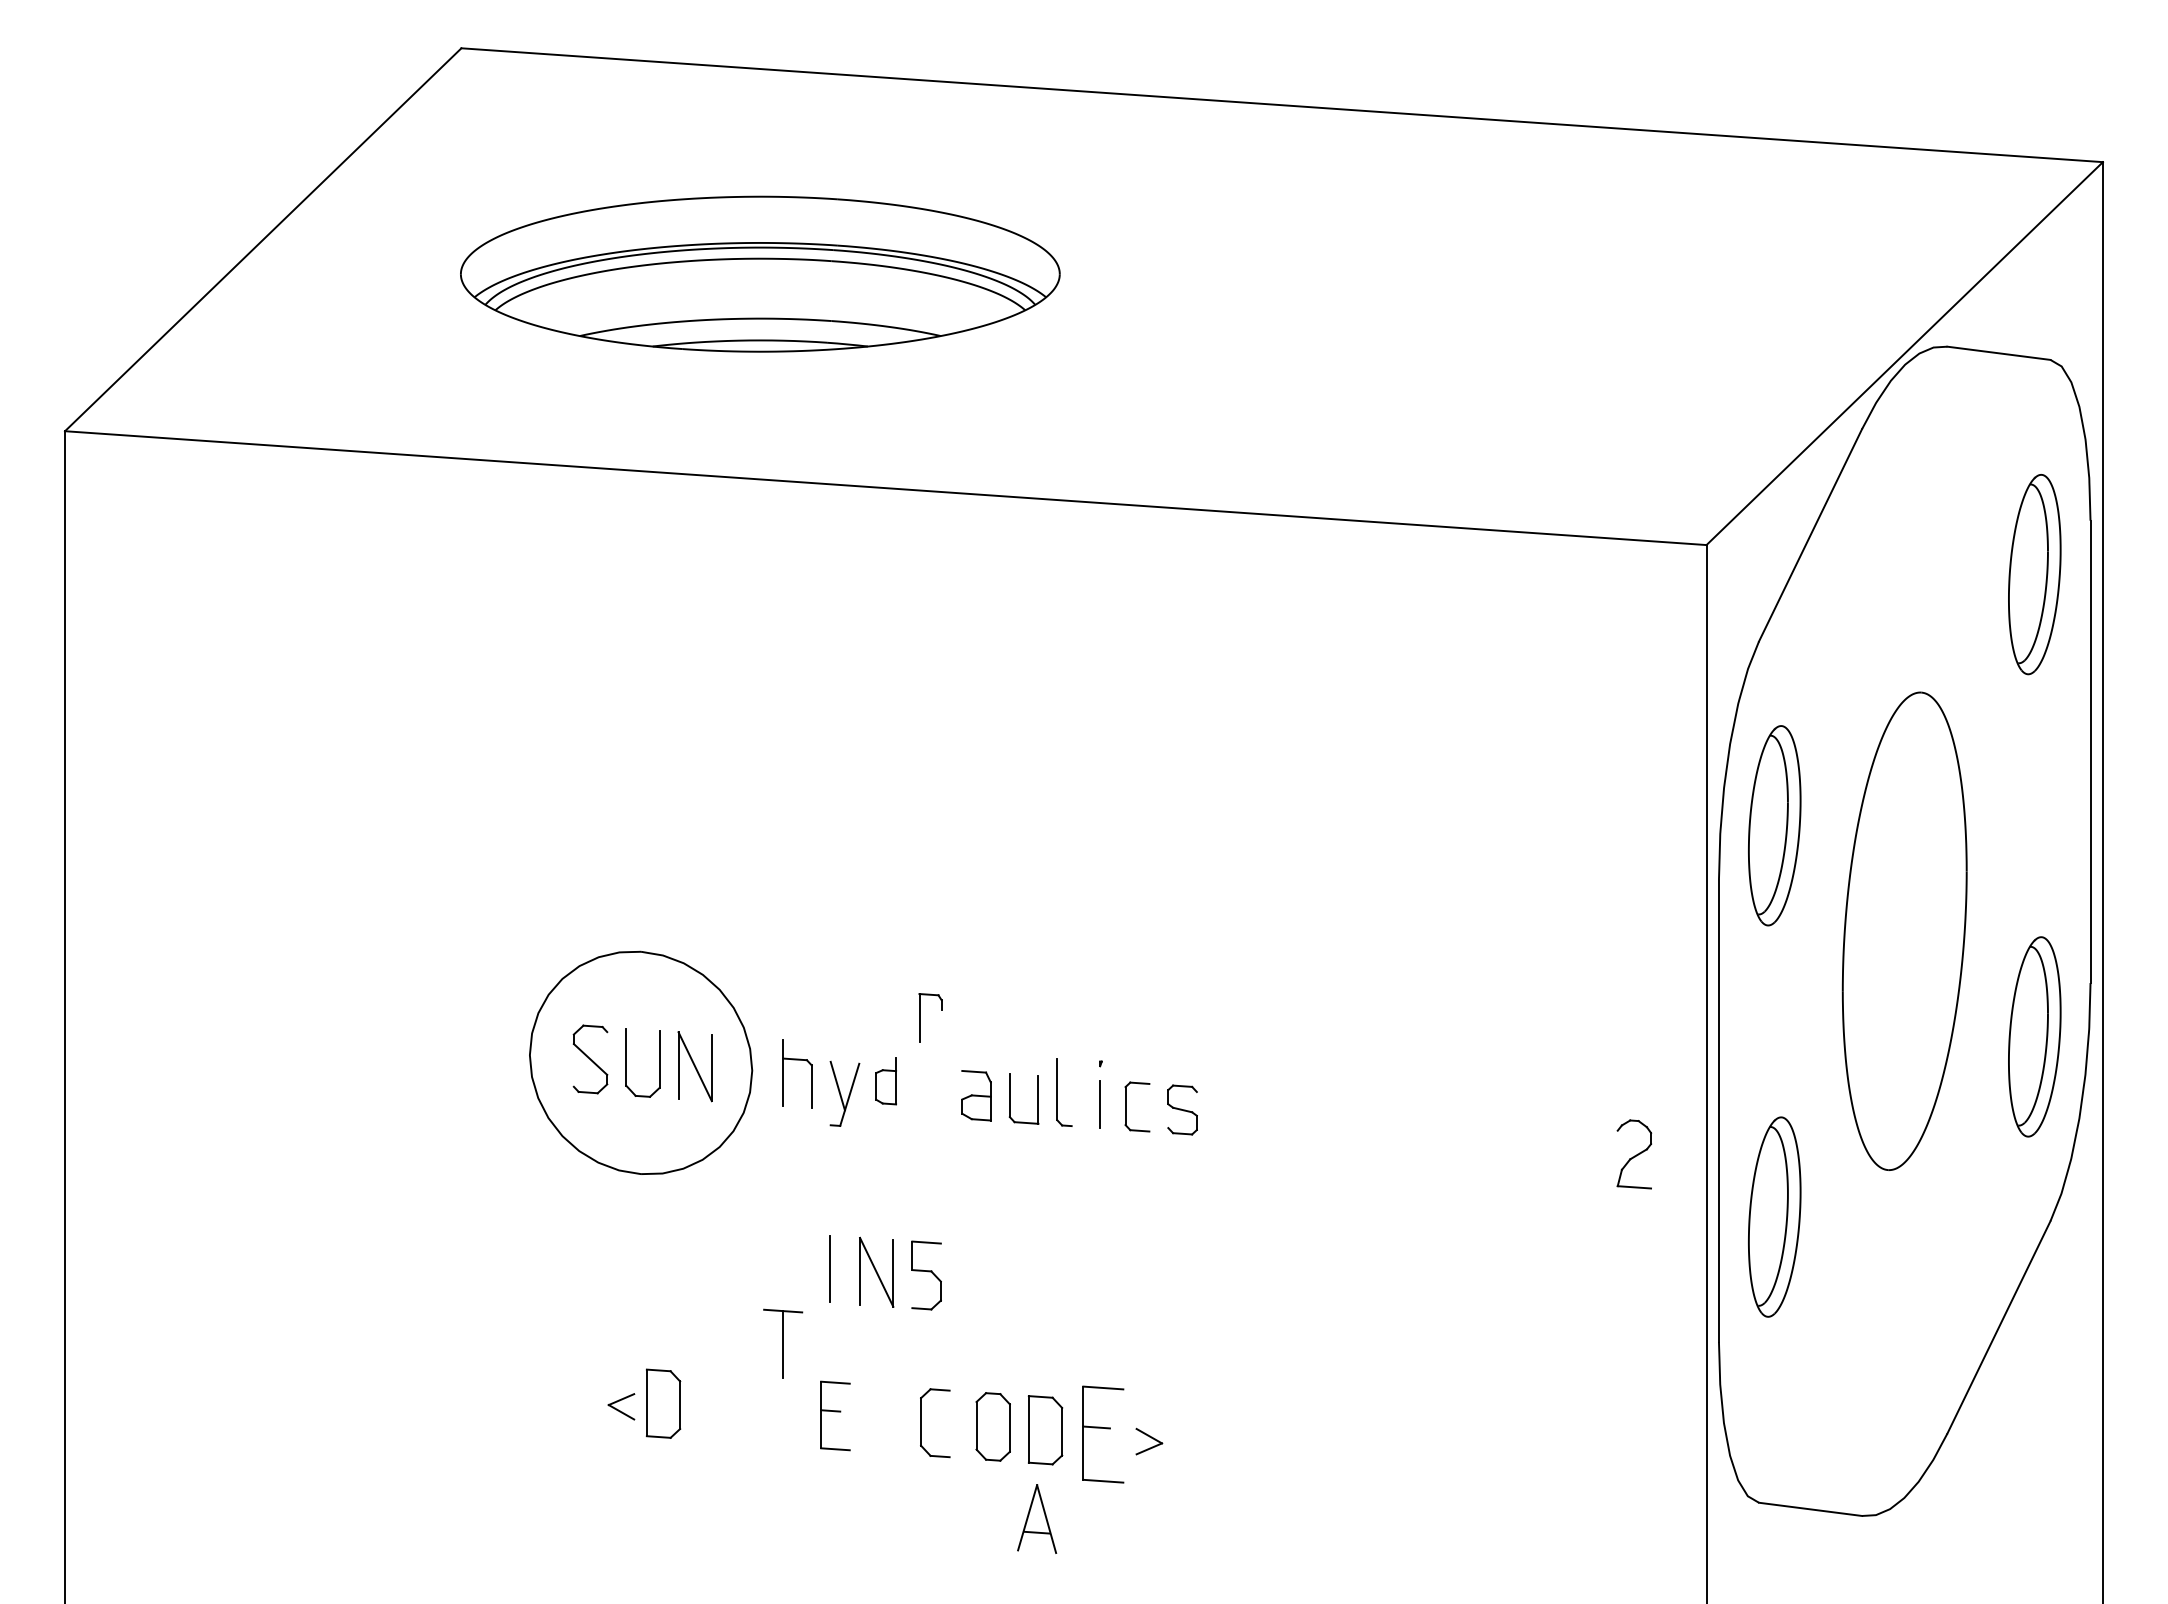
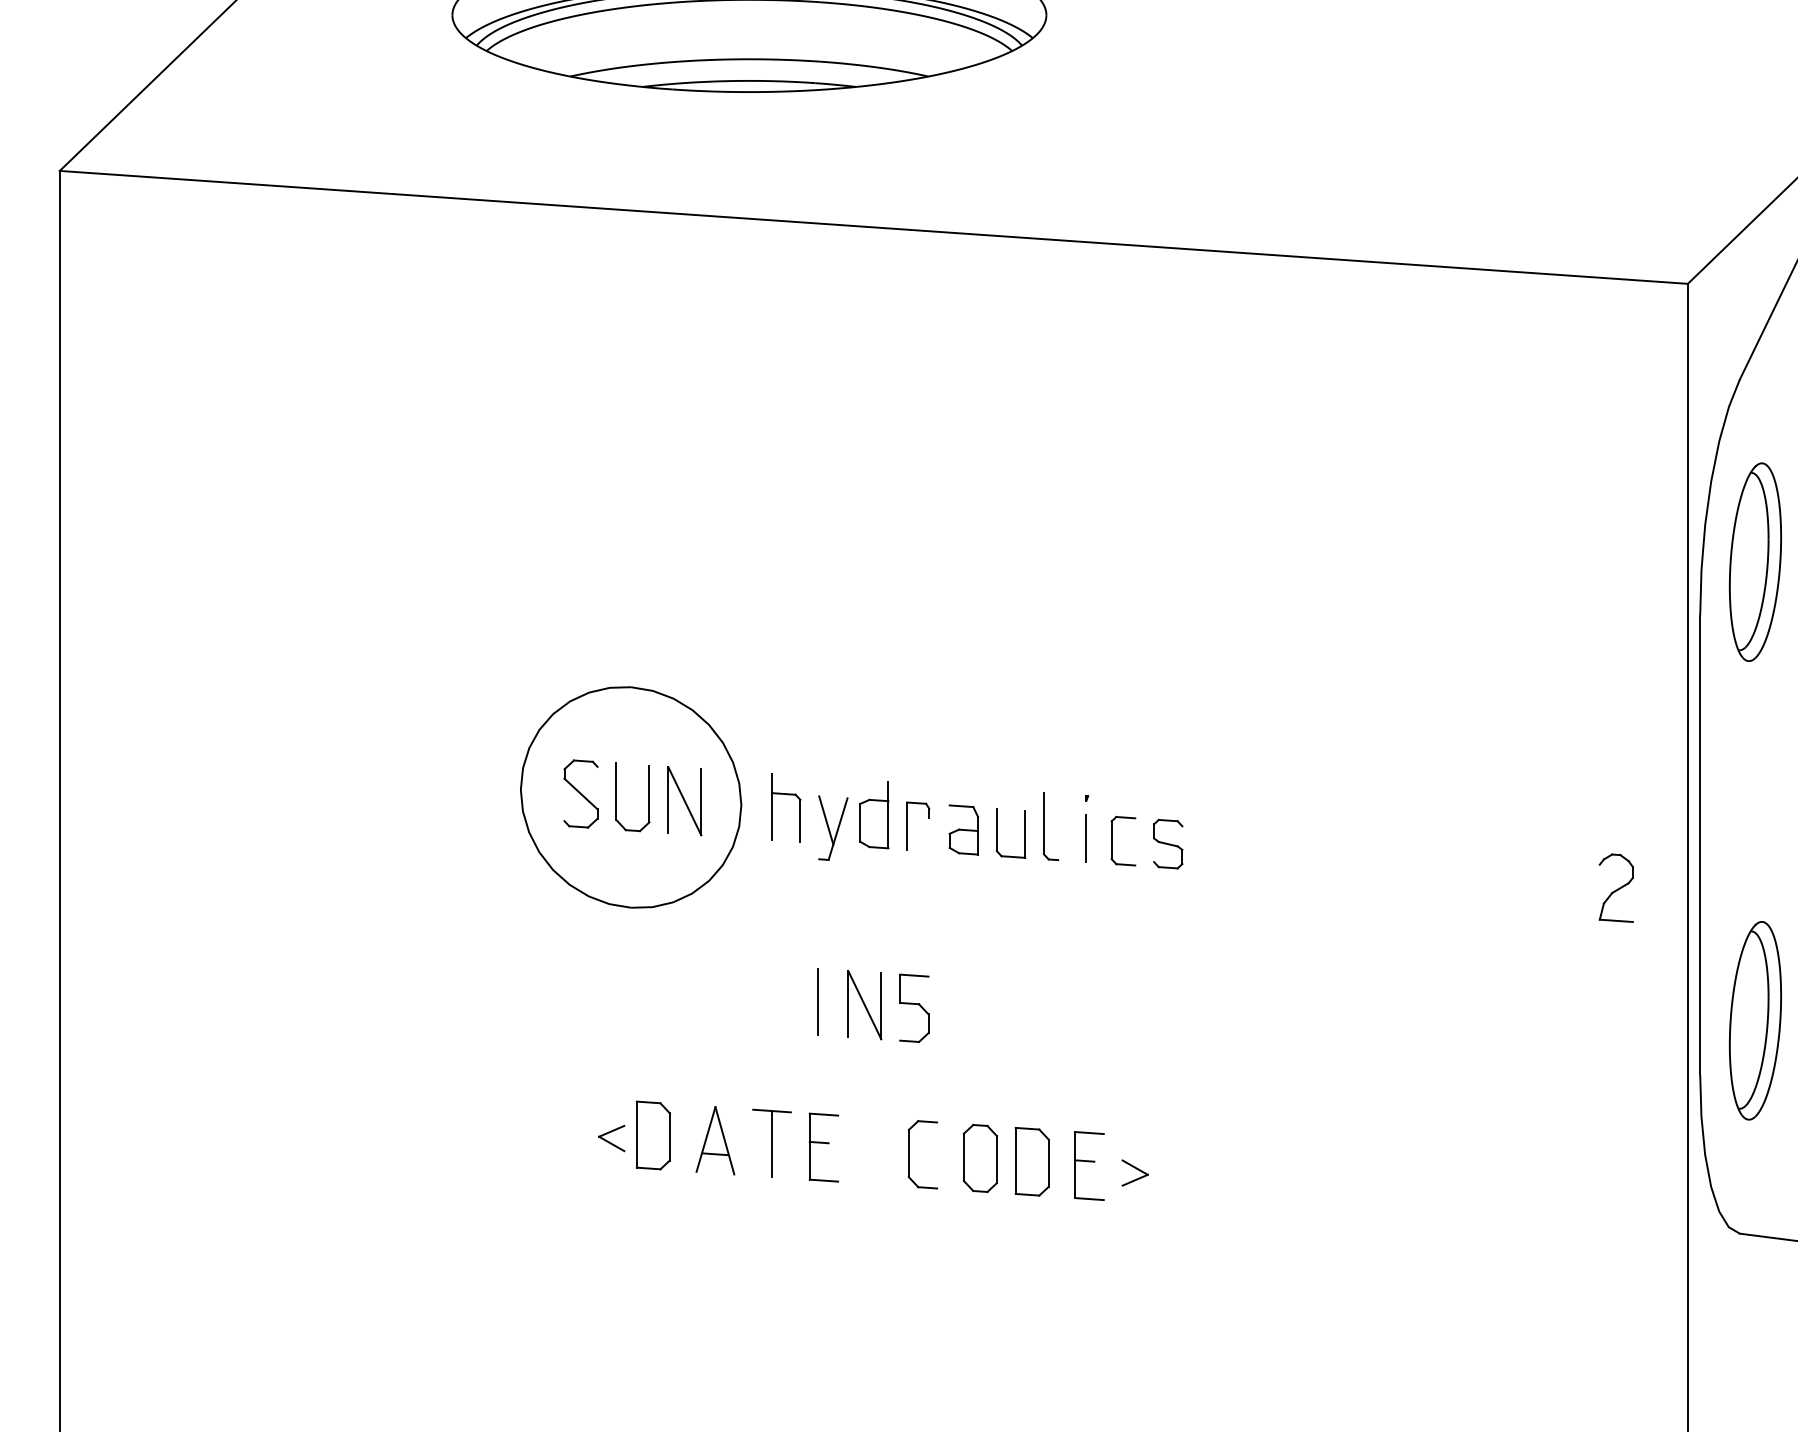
part: (920, 1017) -> (908, 825), moved
part: (885, 1081) -> (873, 815), size x1.43
part: (1774, 1216) -> (1755, 1020), moved
part: (783, 1343) -> (772, 1143), moved
part: (1103, 1434) -> (1089, 1165), size x0.71
part: (1037, 1518) -> (715, 1140), moved

